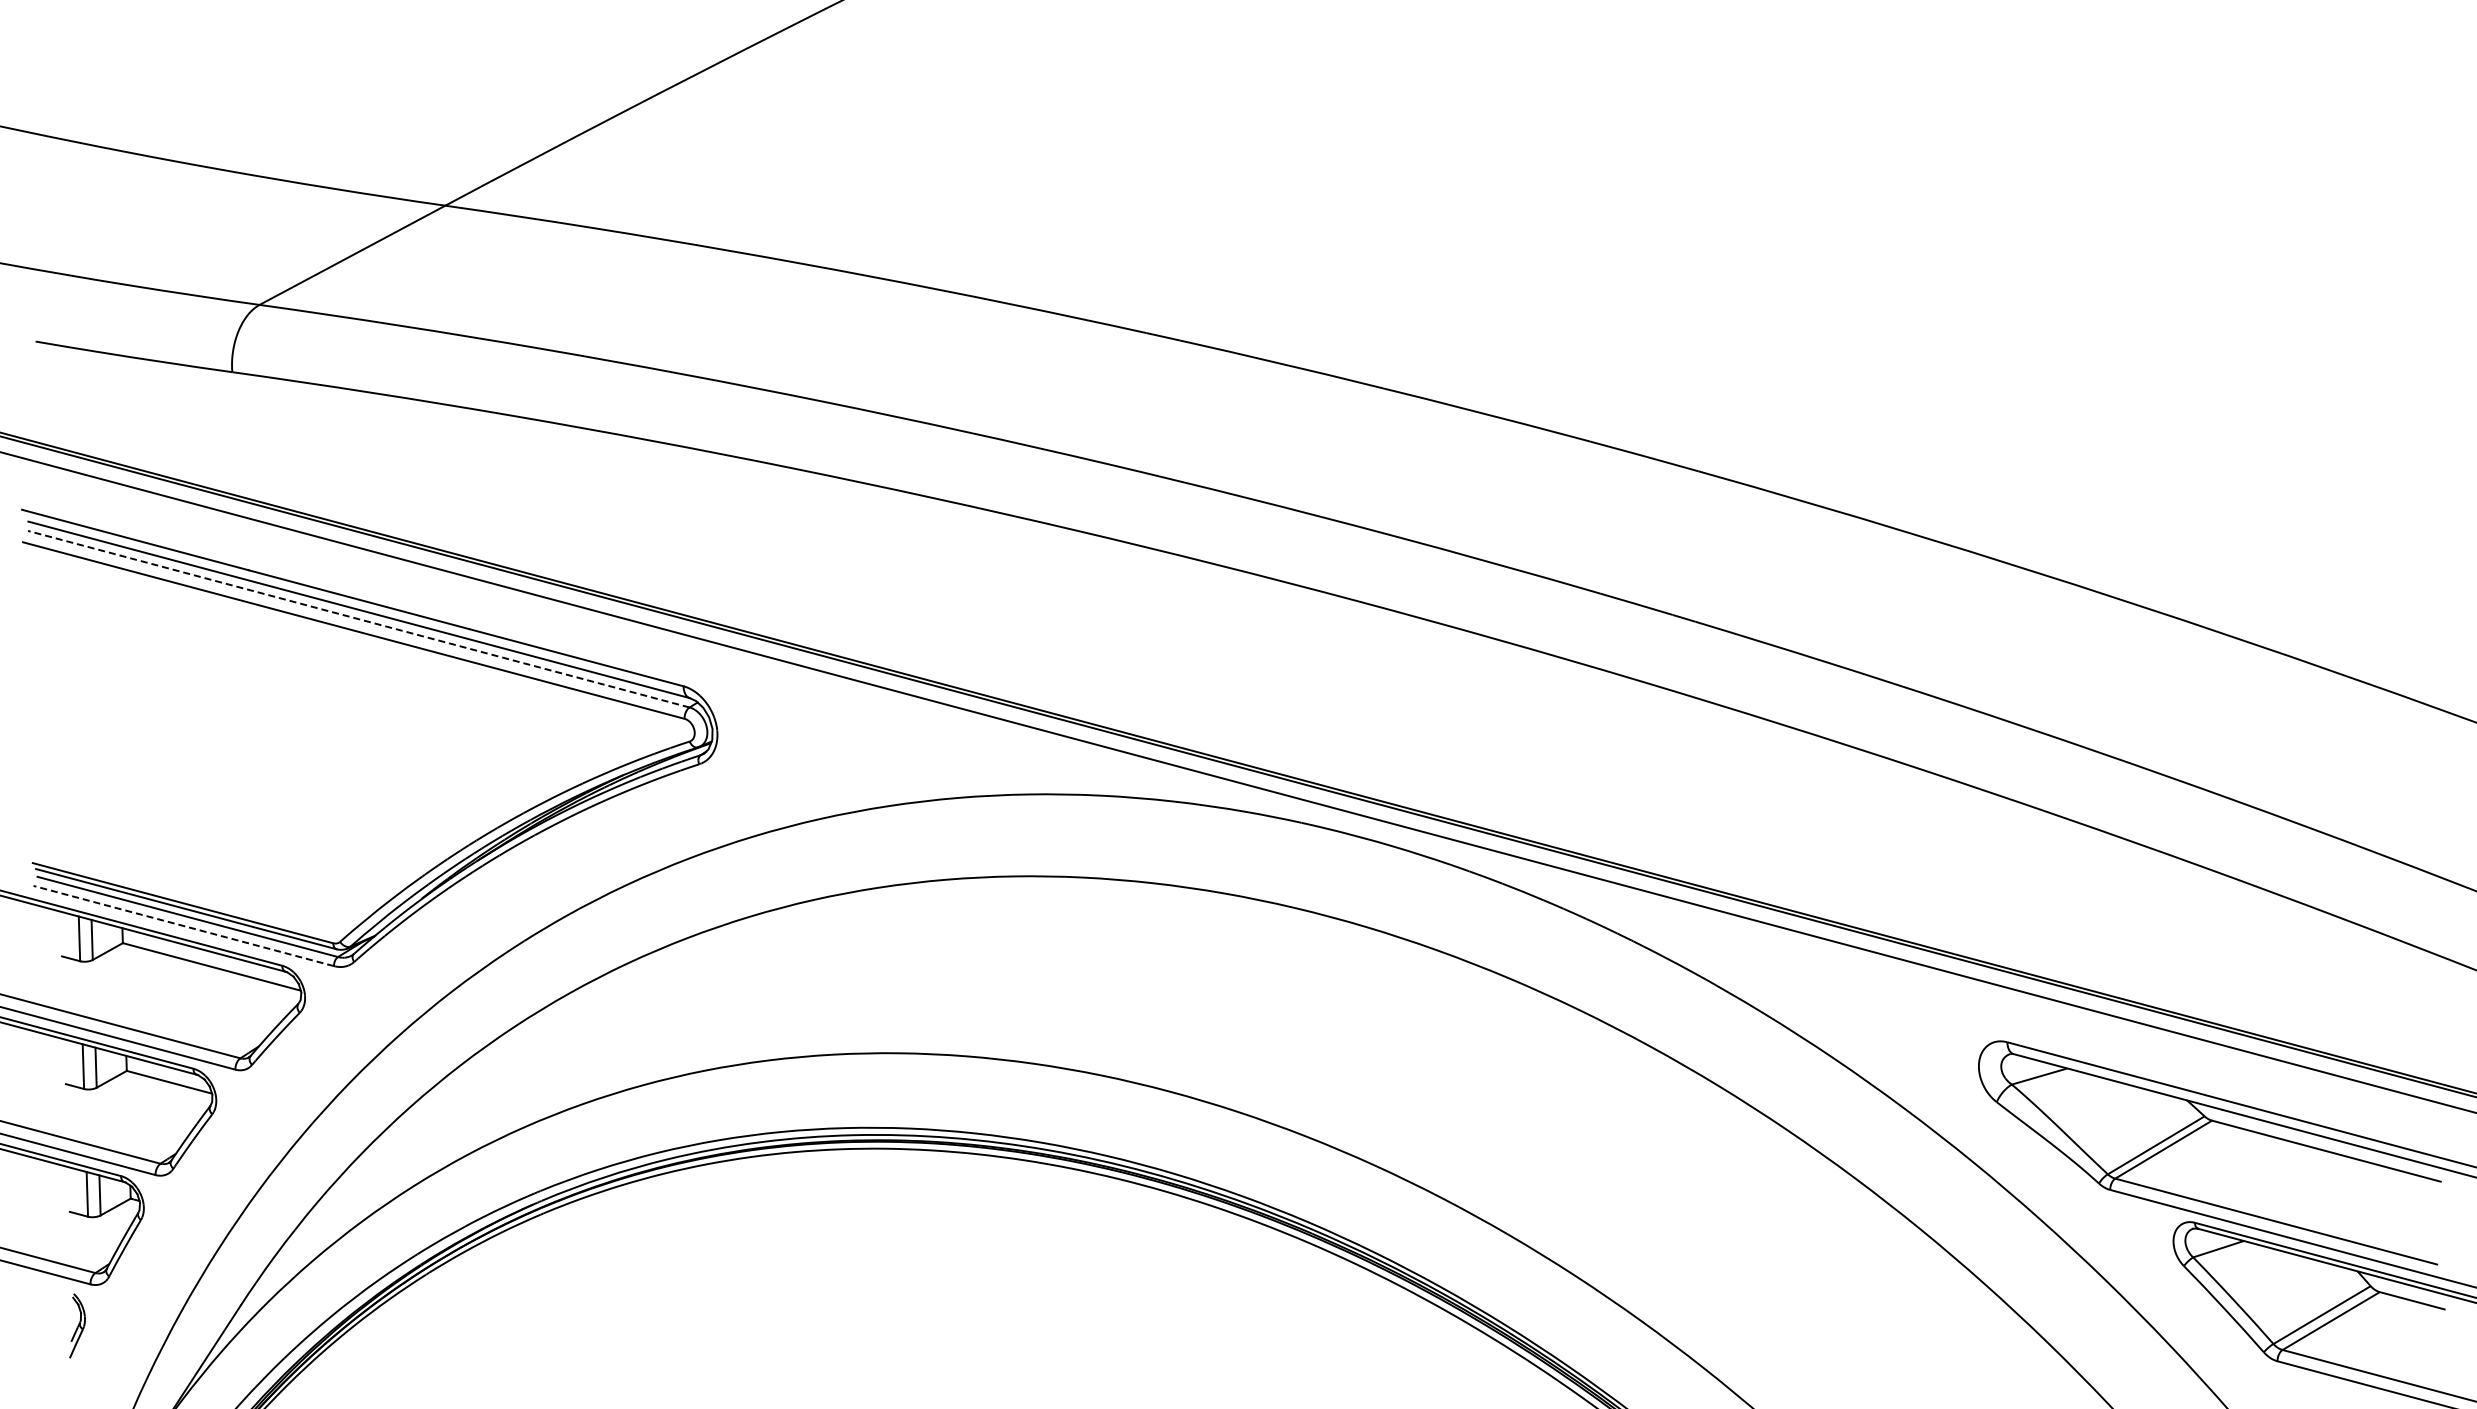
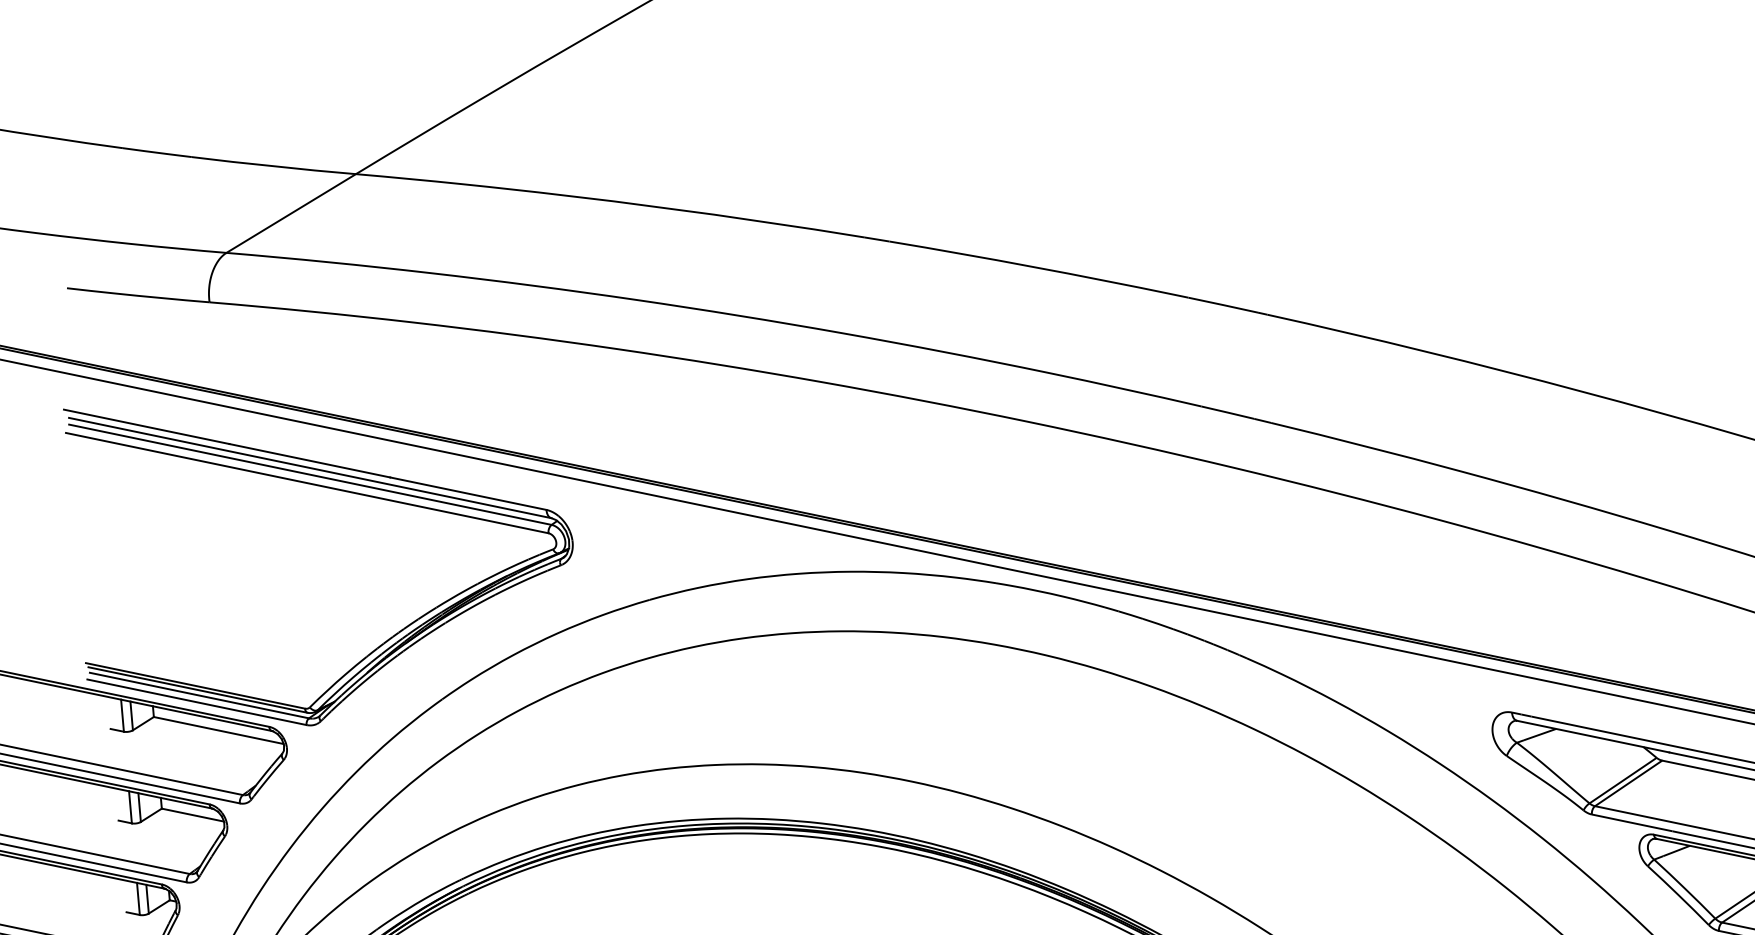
line: (358, 619) -> (310, 474), dashed -> solid
line: (183, 925) -> (196, 701), dashed -> solid

